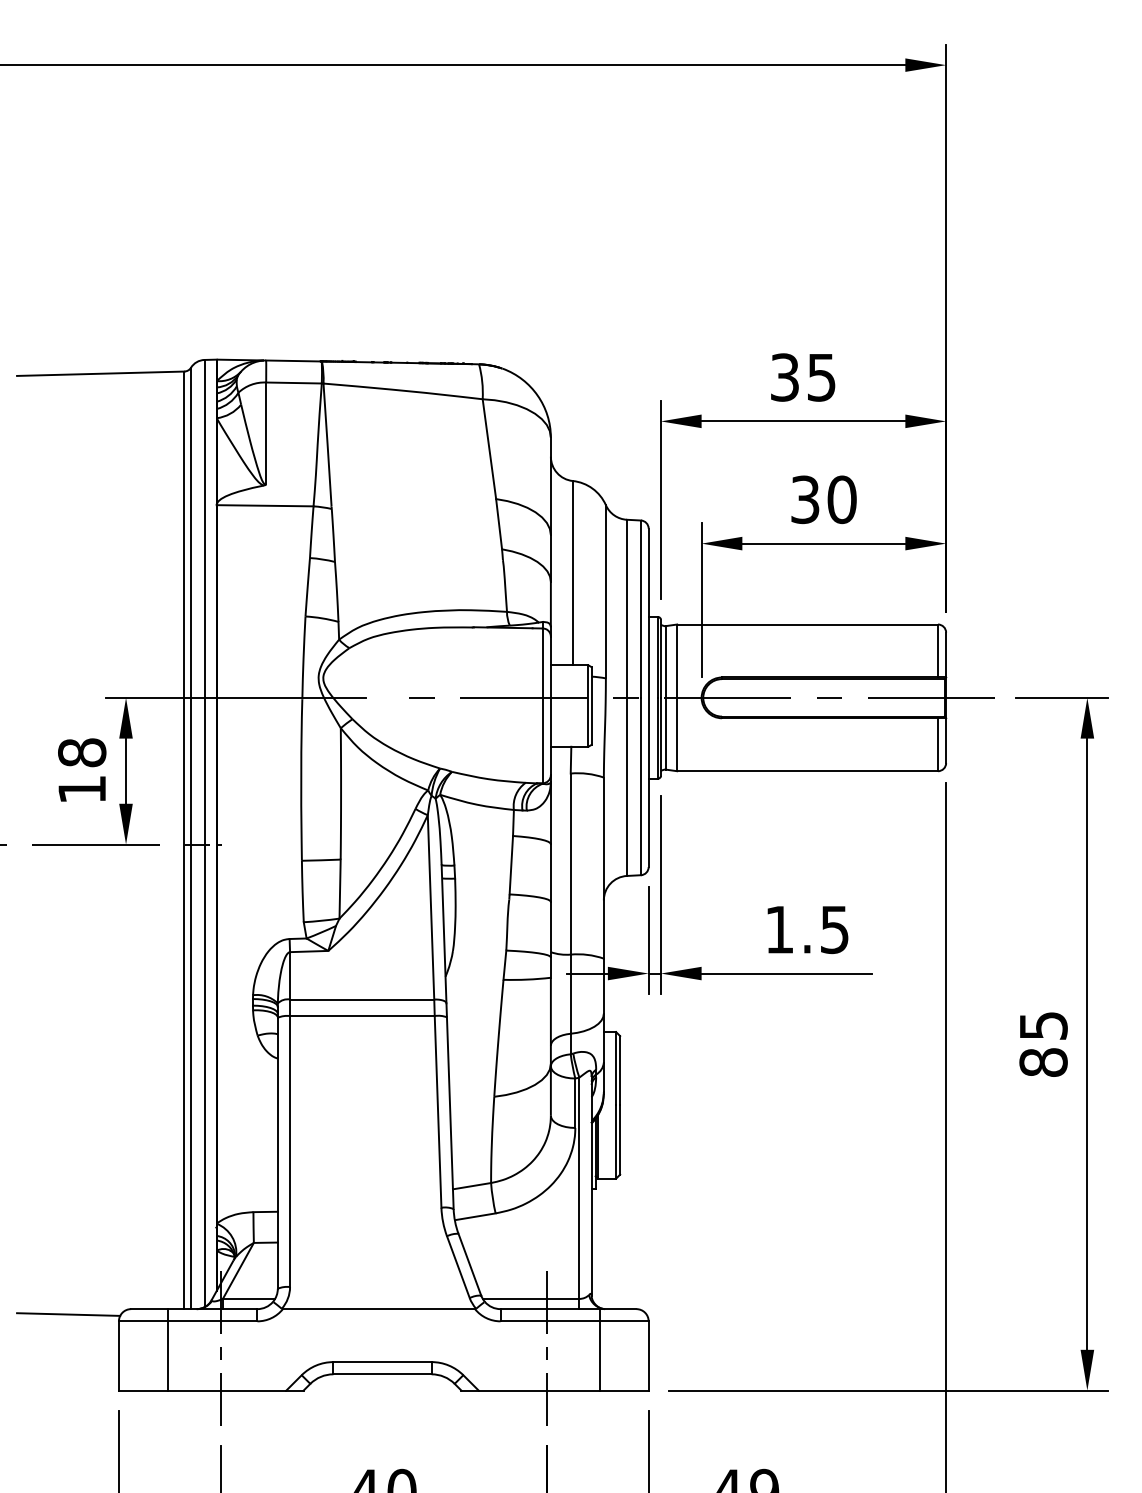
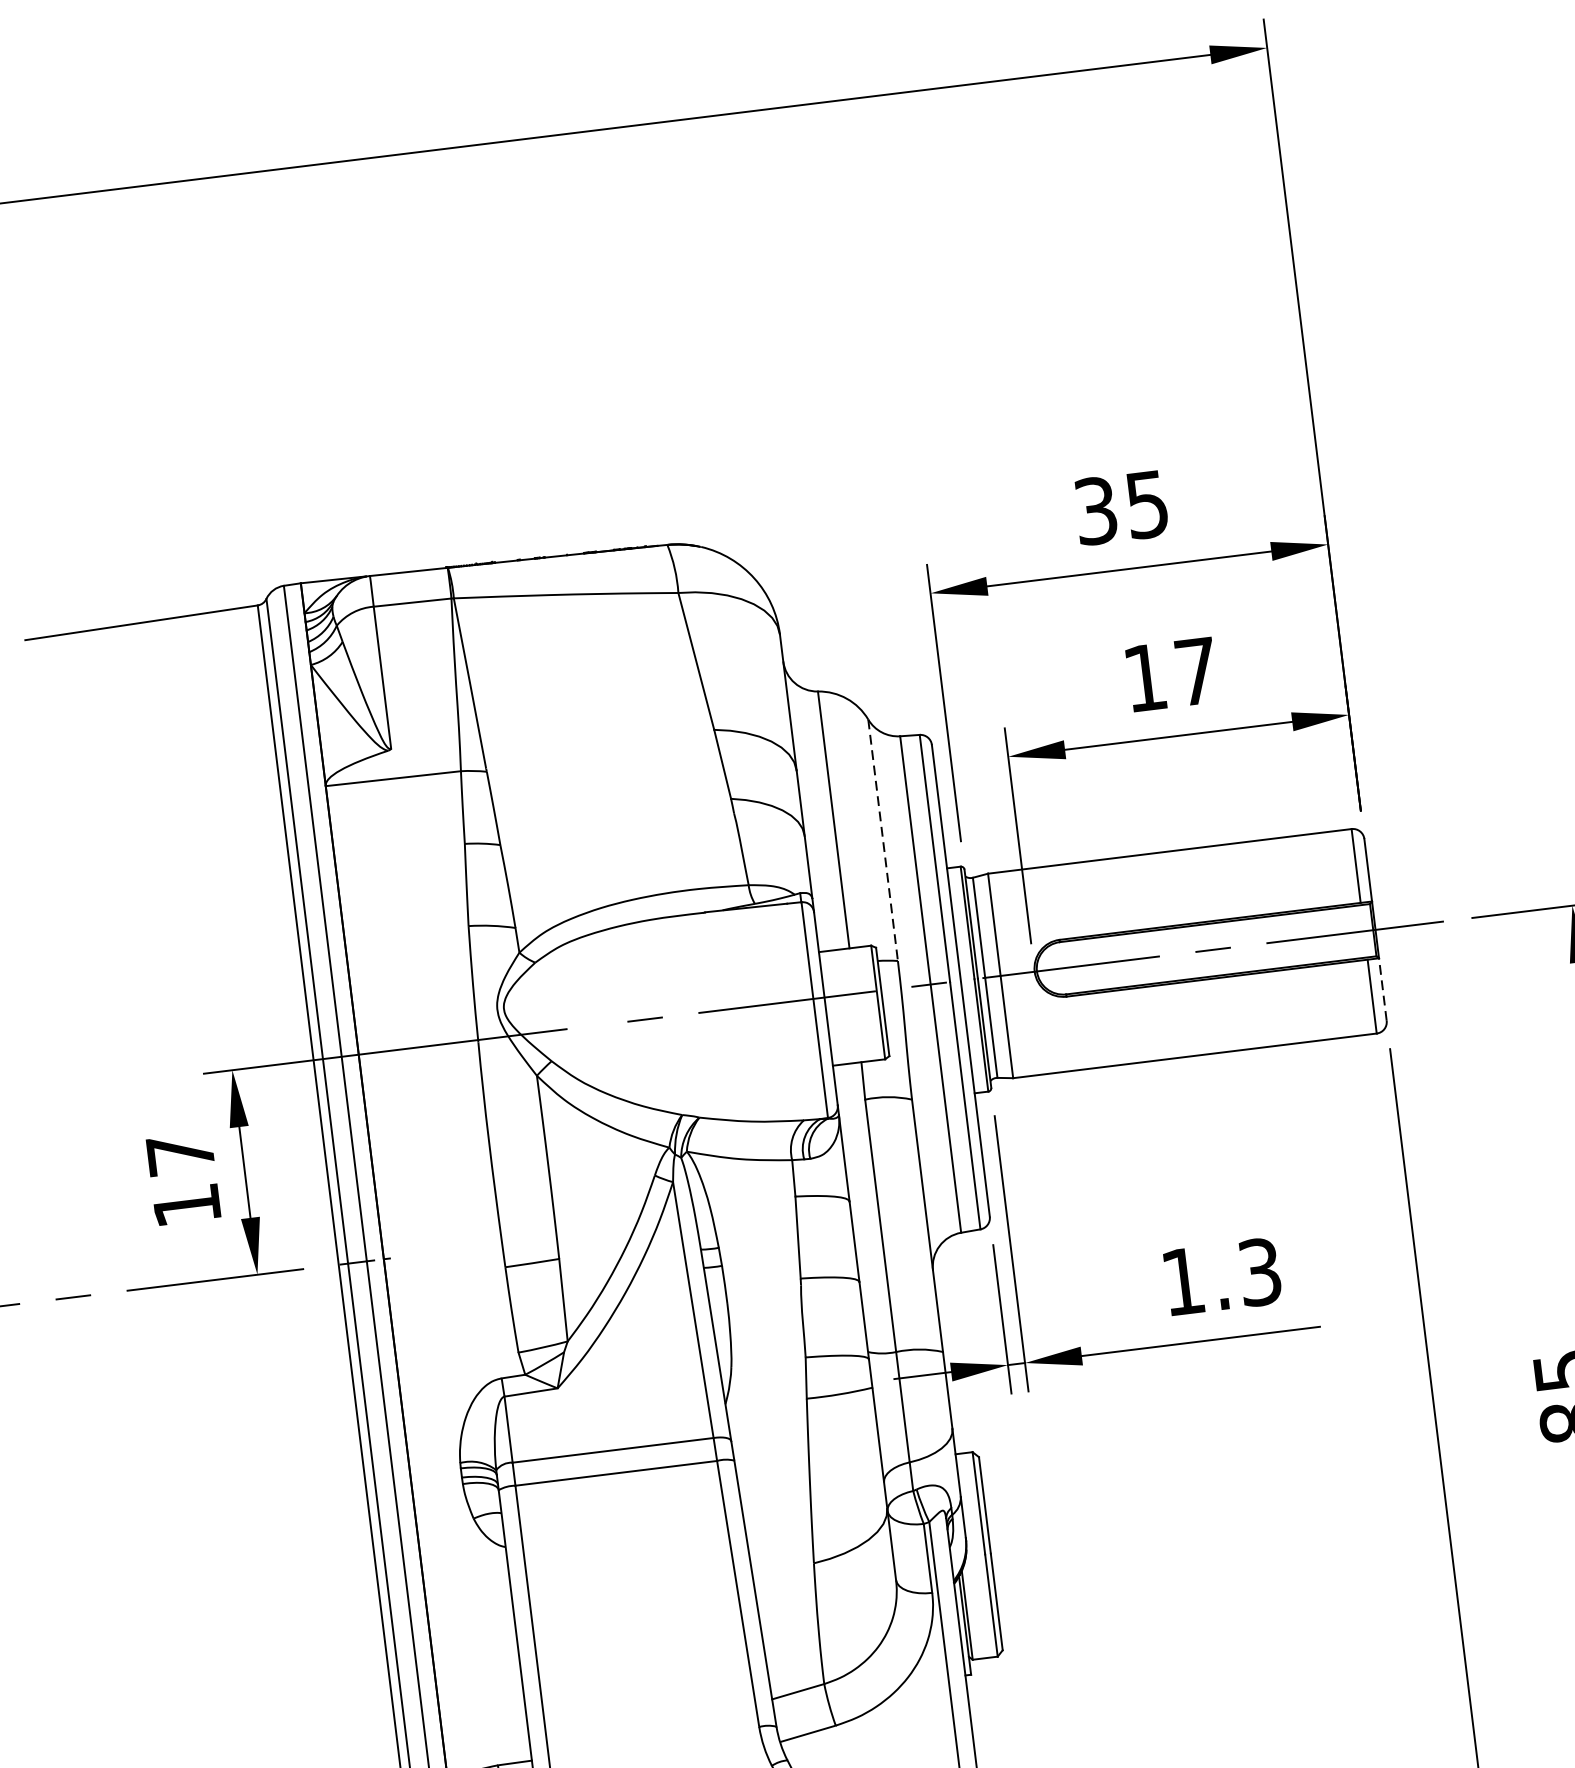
text: (823, 499) -> (1170, 674), 30 -> 17
line: (605, 591) -> (882, 839), solid -> dashed
line: (946, 740) -> (1383, 989), solid -> dashed
text: (82, 752) -> (181, 1153), 18 -> 17
text: (834, 929) -> (1259, 1271), 1.5 -> 1.3

